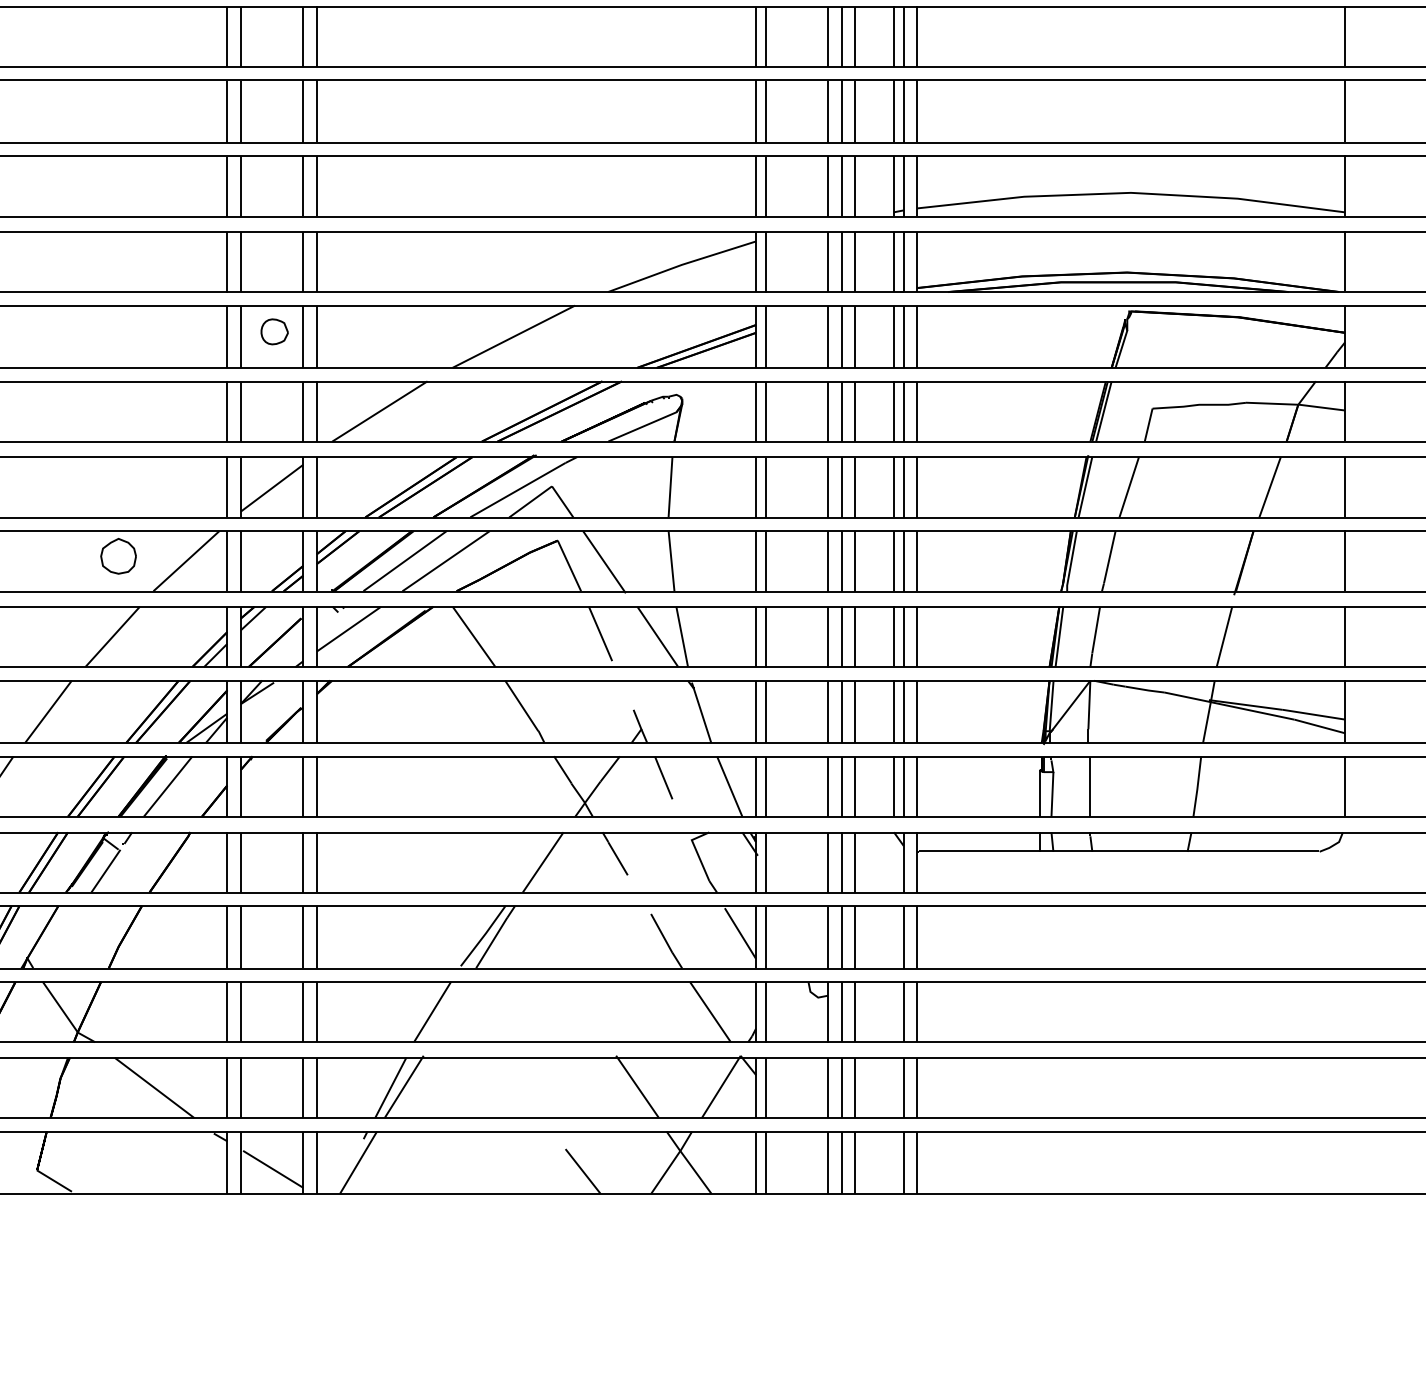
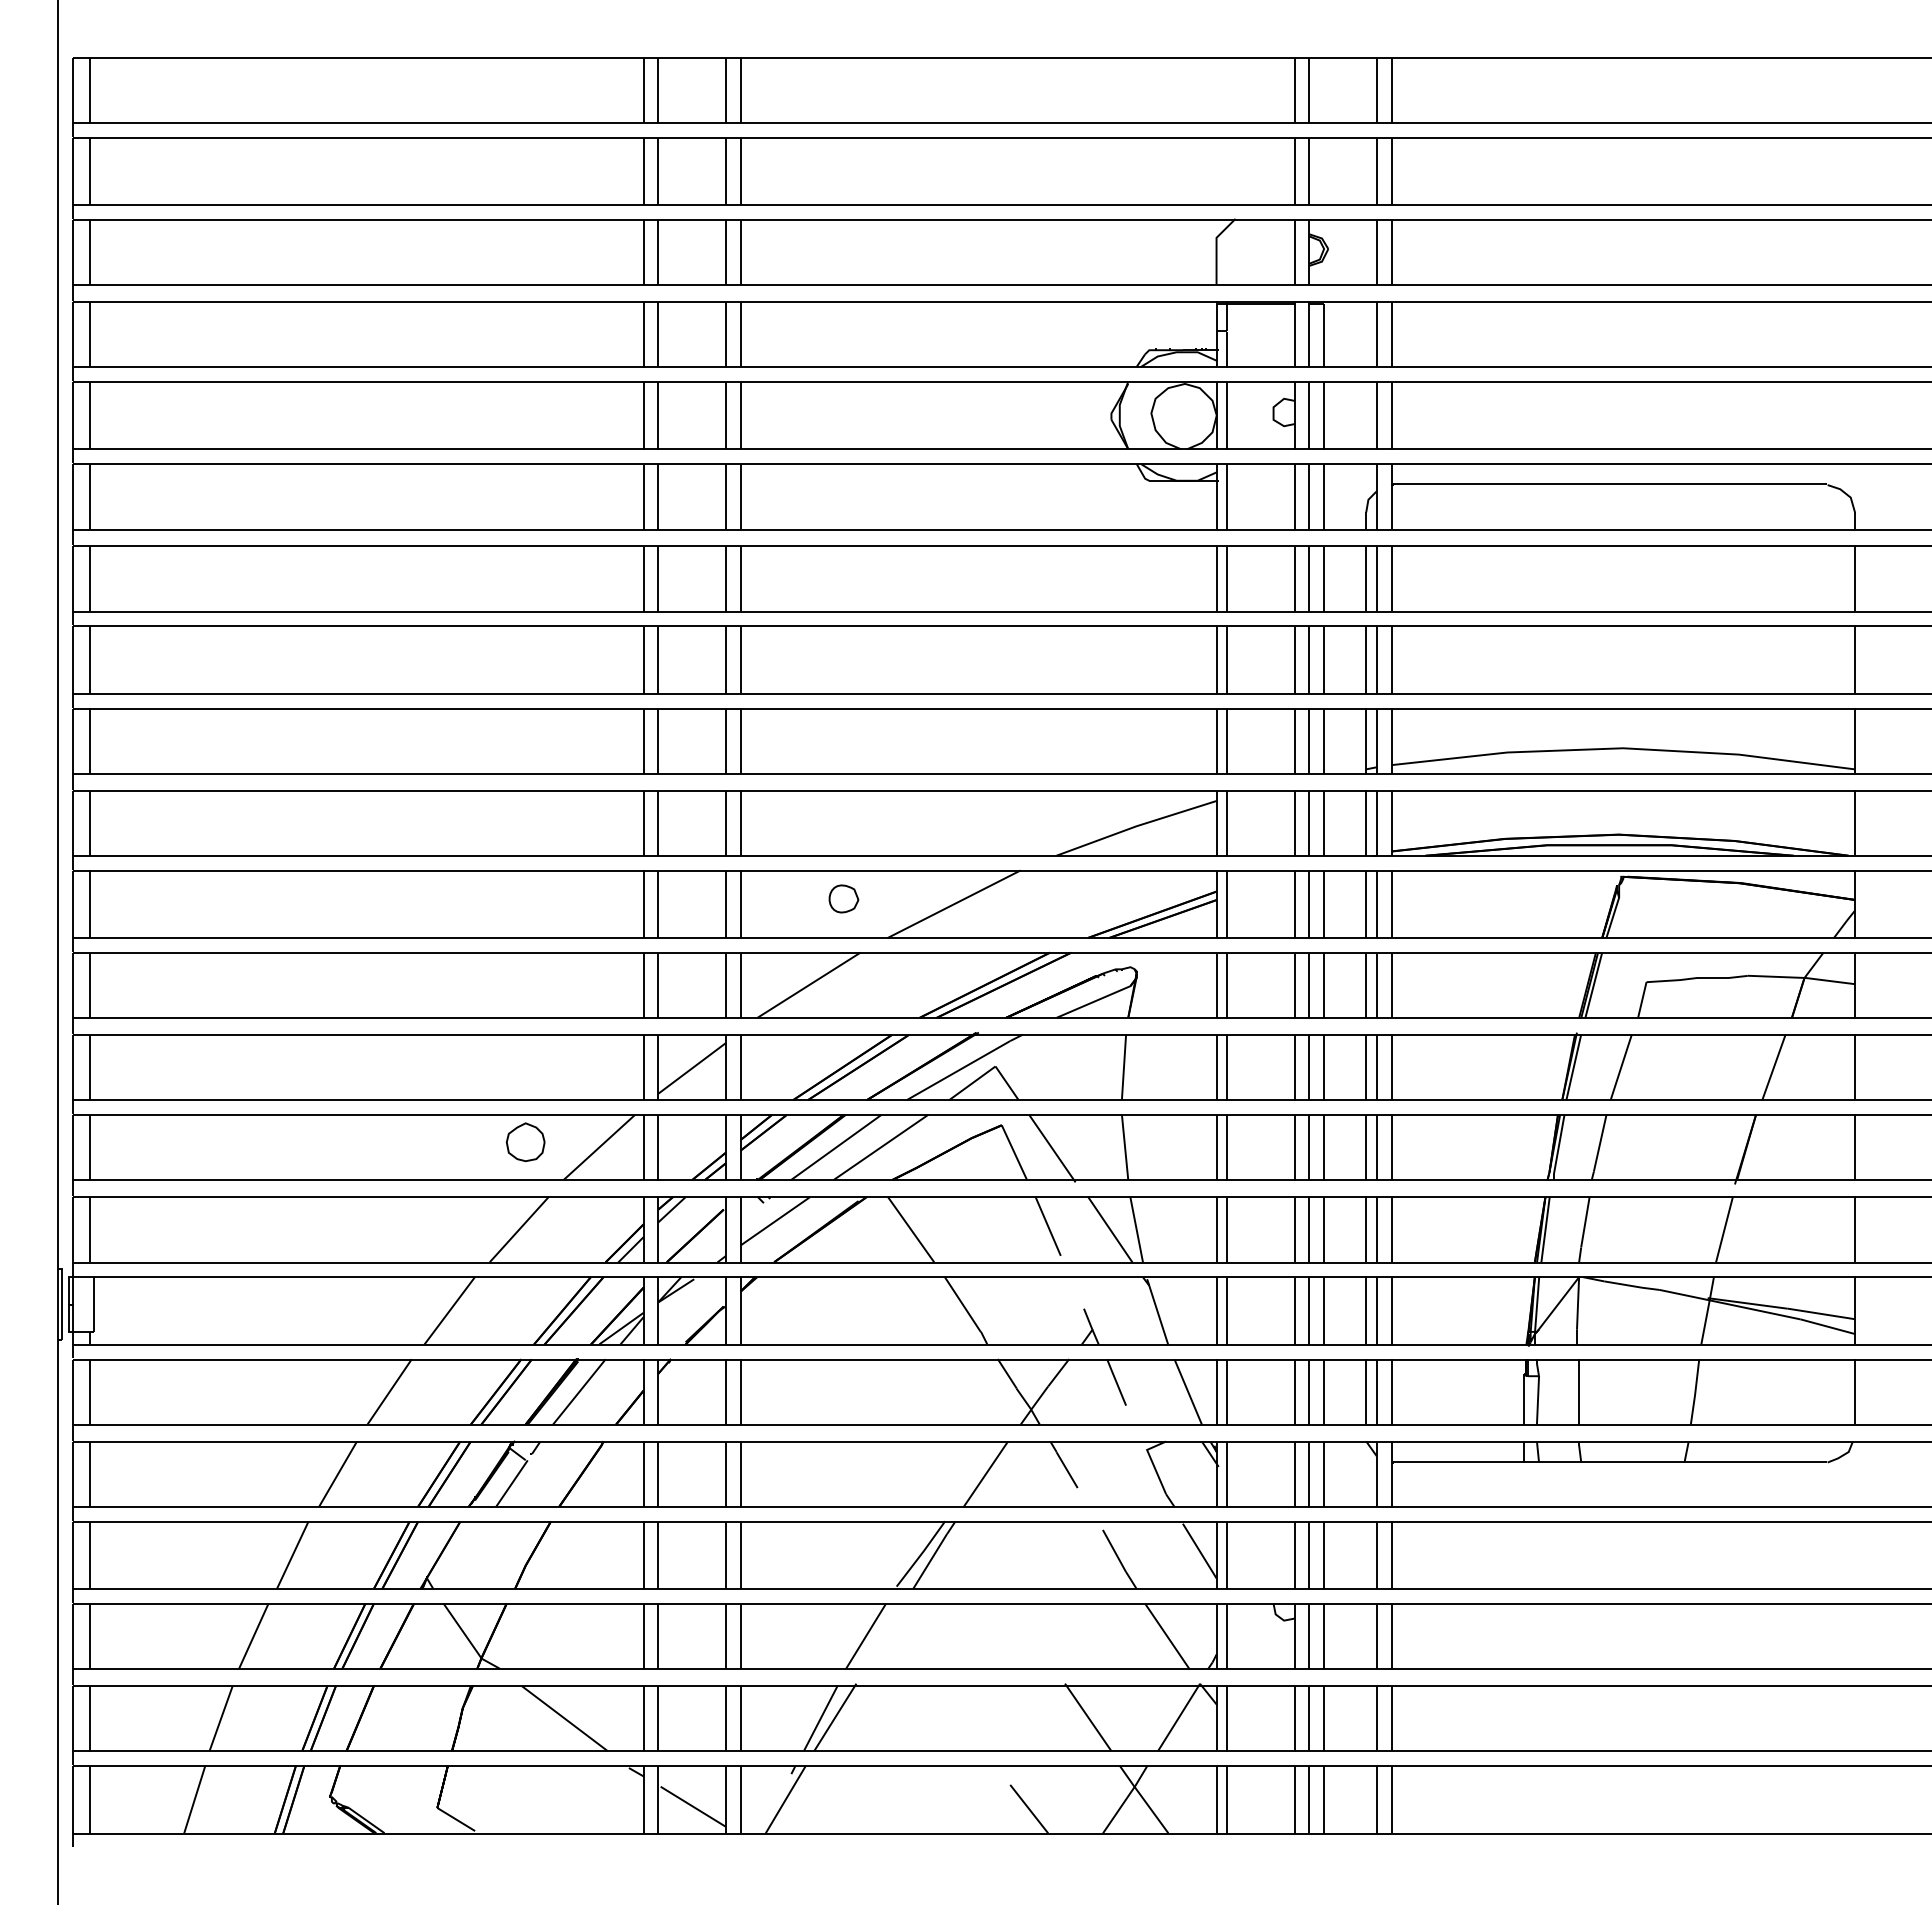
part: (274, 331) -> (843, 898), moved

